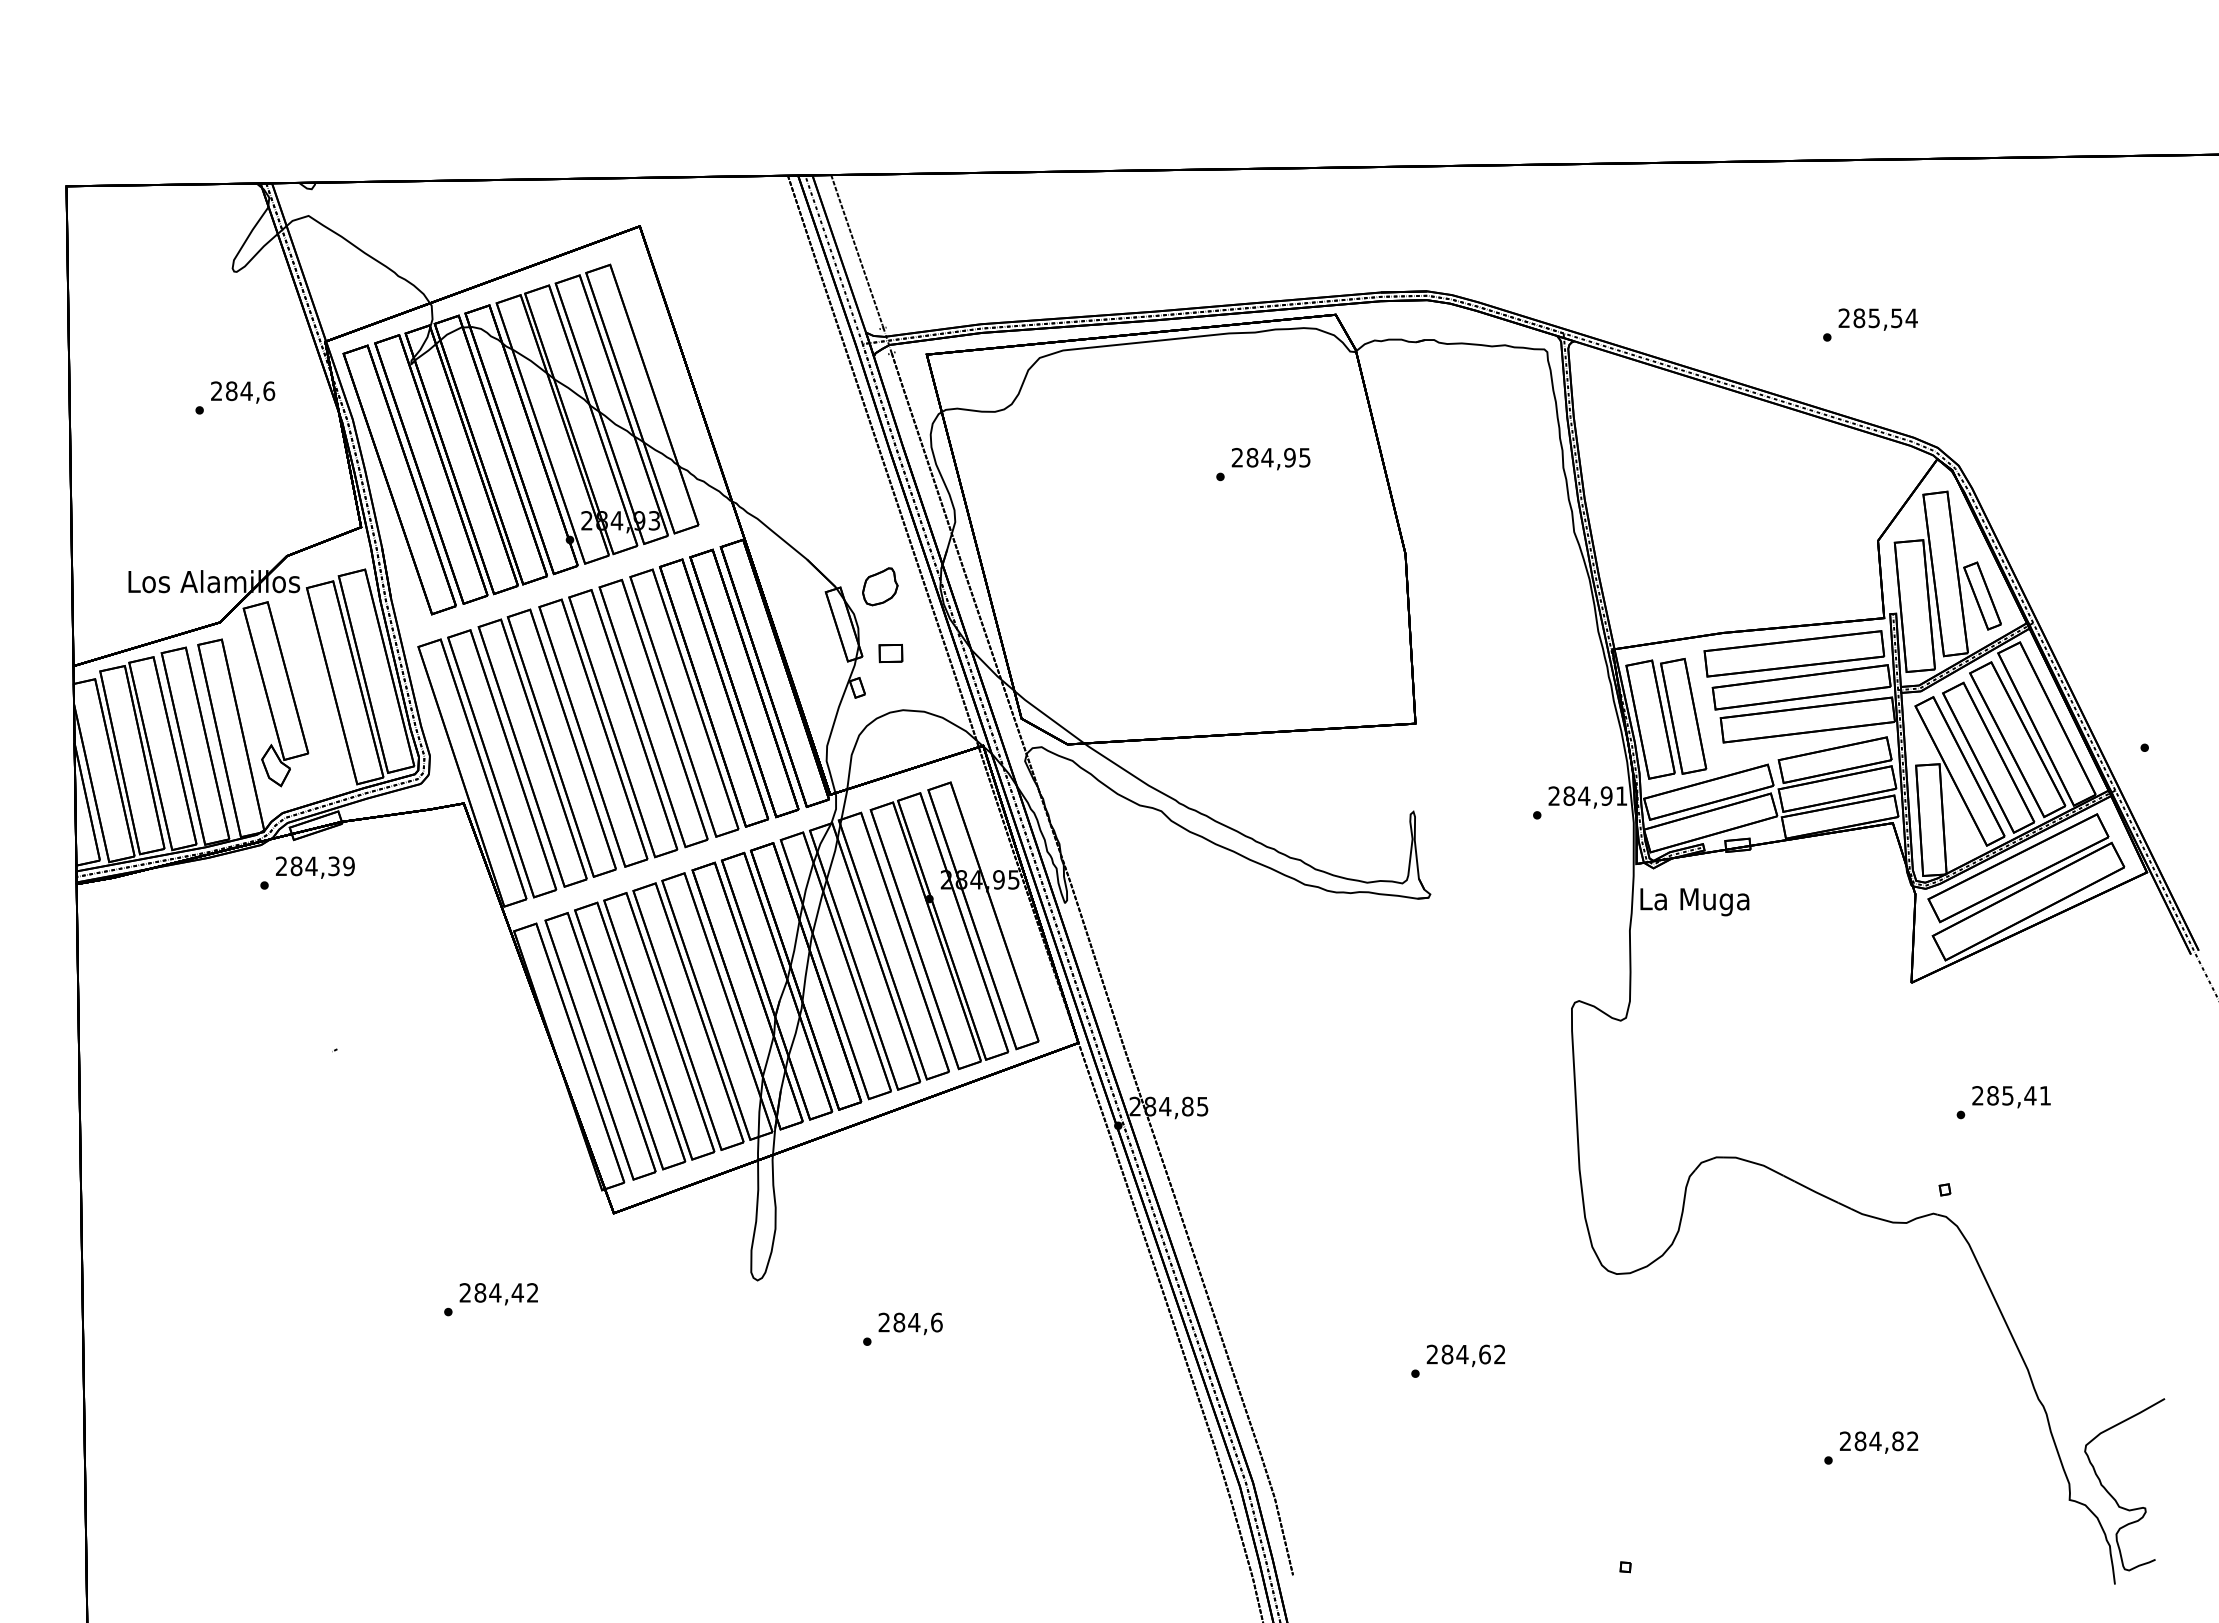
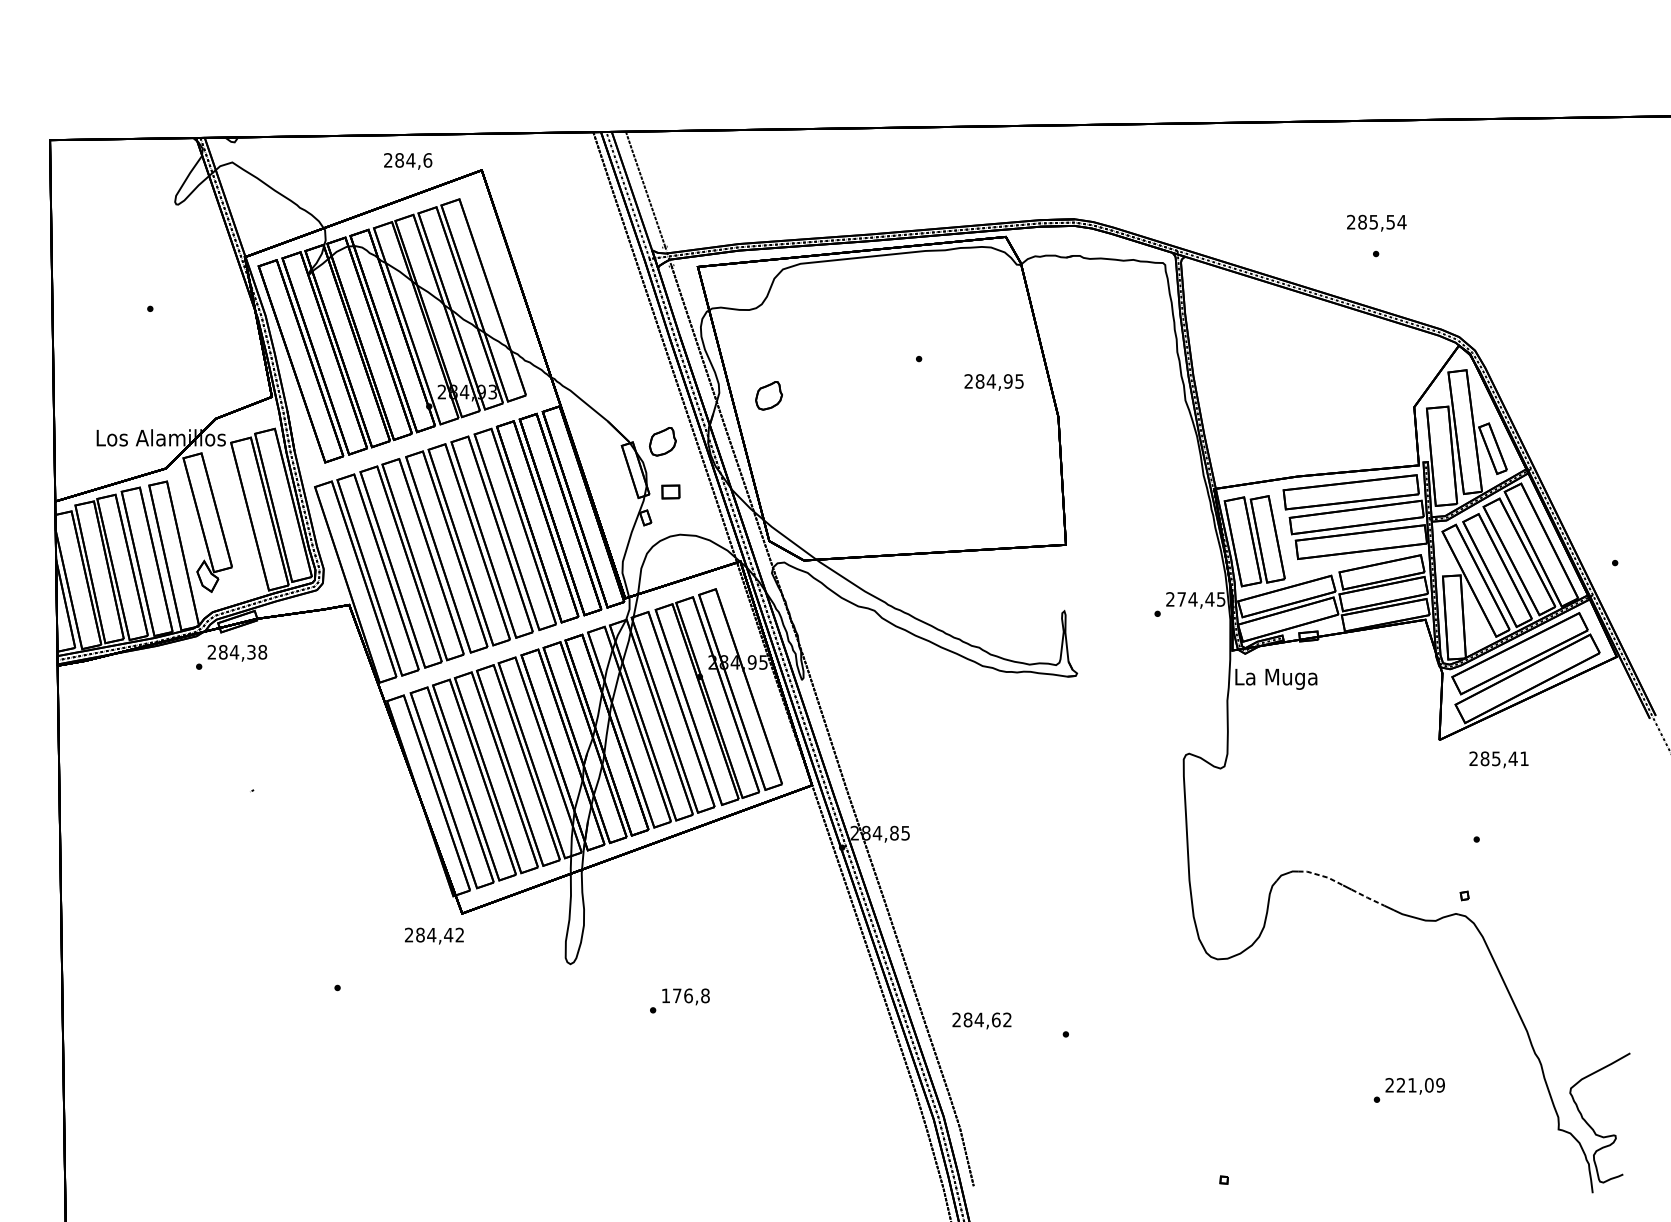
text: (1877, 319) -> (1376, 223), moved
text: (243, 392) -> (408, 161), moved
text: (1270, 459) -> (993, 382), moved
part: (1021, 525) -> (769, 395), added
text: (1595, 795) -> (1201, 598), 284,91 -> 274,45
text: (348, 866) -> (262, 652), 284,39 -> 284,38
text: (2011, 1097) -> (1498, 760), moved
line: (1755, 1163) -> (1322, 876), solid -> dashed
line: (1816, 1192) -> (1367, 897), solid -> dashed
text: (498, 1294) -> (434, 936), moved
text: (910, 1322) -> (685, 995), 284,6 -> 176,8
text: (1465, 1355) -> (981, 1020), moved
text: (1886, 1441) -> (1420, 1085), 284,82 -> 221,09

